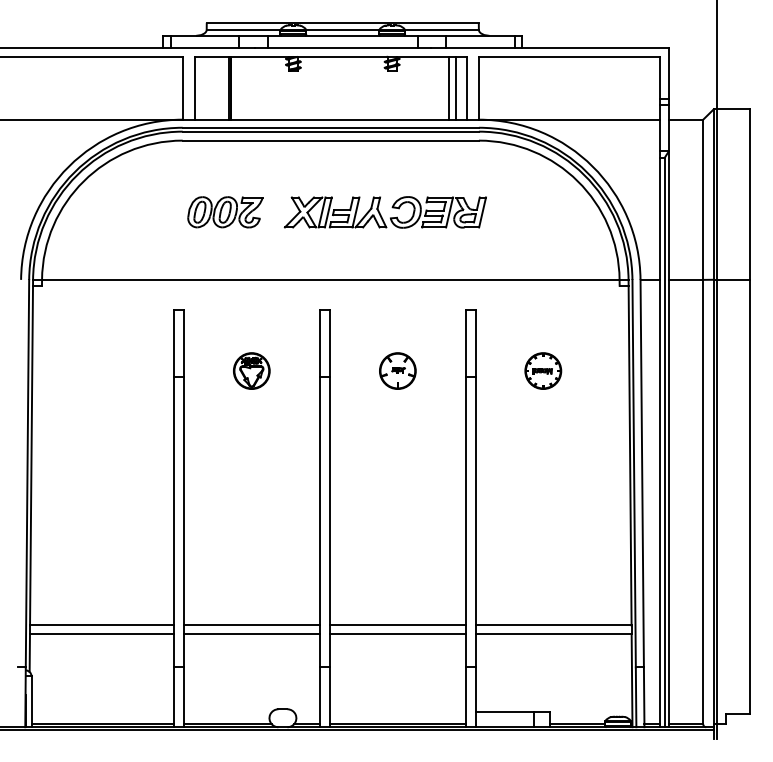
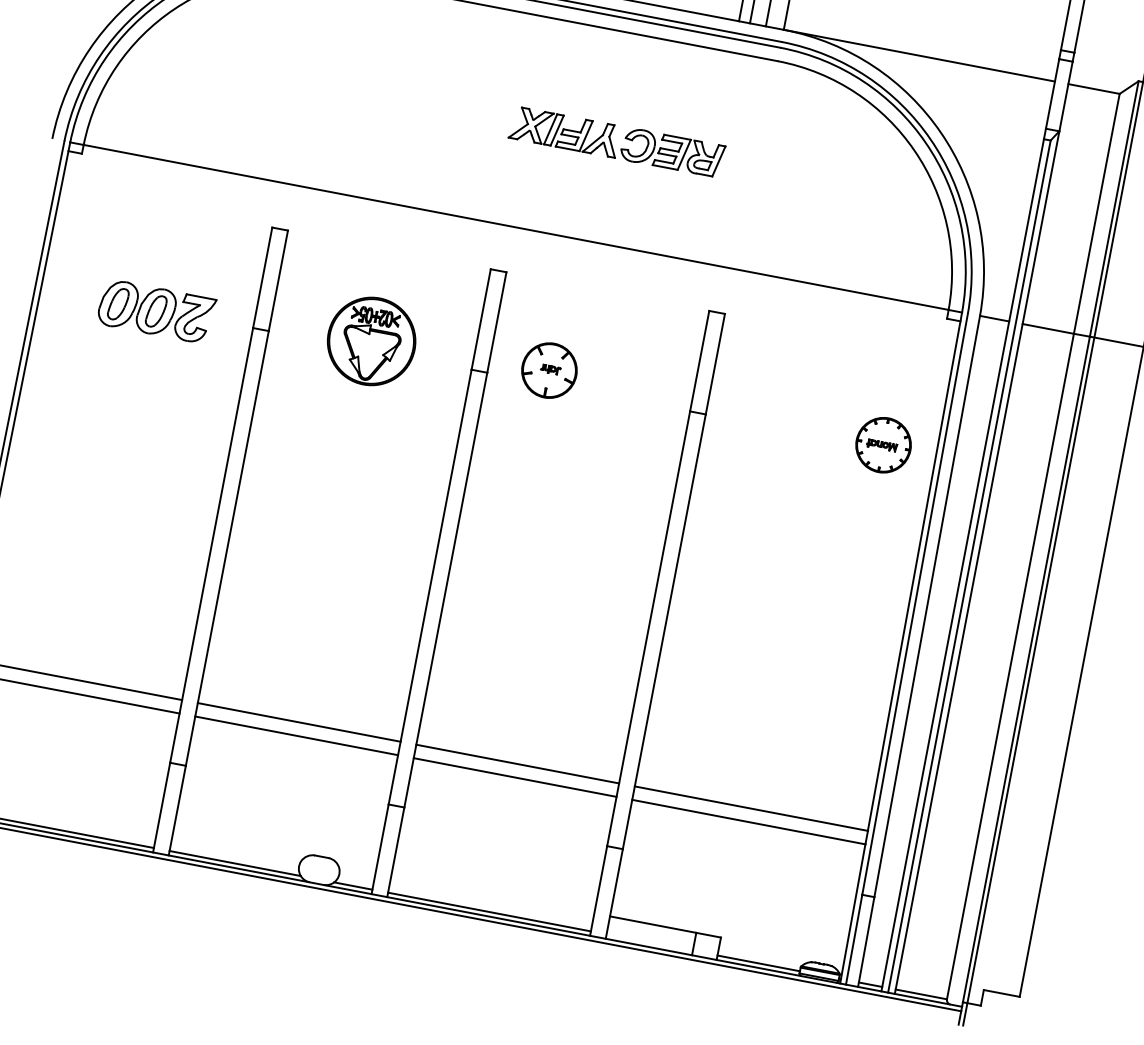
part: (225, 212) -> (156, 311), moved
part: (384, 212) -> (615, 141), size x0.7
part: (251, 370) -> (371, 340), size x1.6
part: (397, 370) -> (549, 369), moved
part: (543, 370) -> (884, 444), moved

